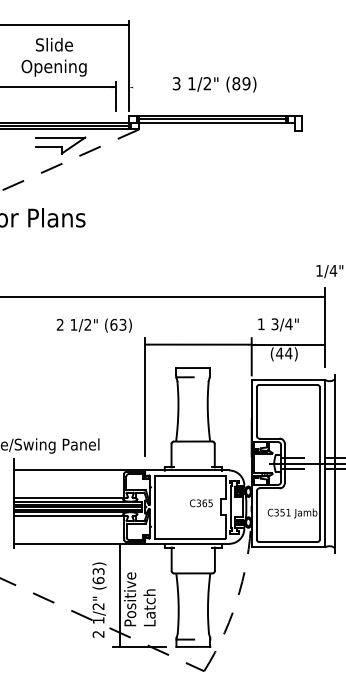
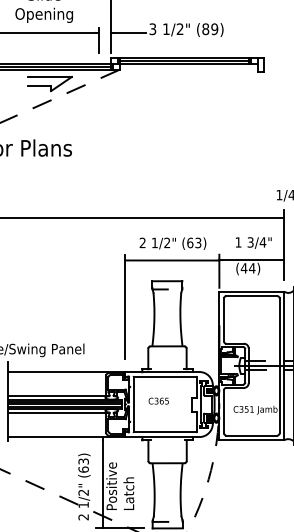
line: (148, 87) -> (127, 32), added
text: (278, 324) -> (253, 242), moved
text: (93, 325) -> (172, 243), moved
text: (201, 503) -> (158, 401), moved

